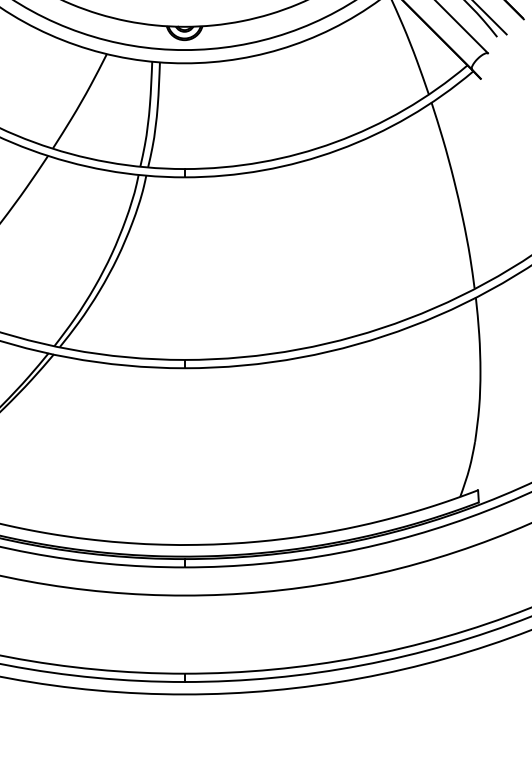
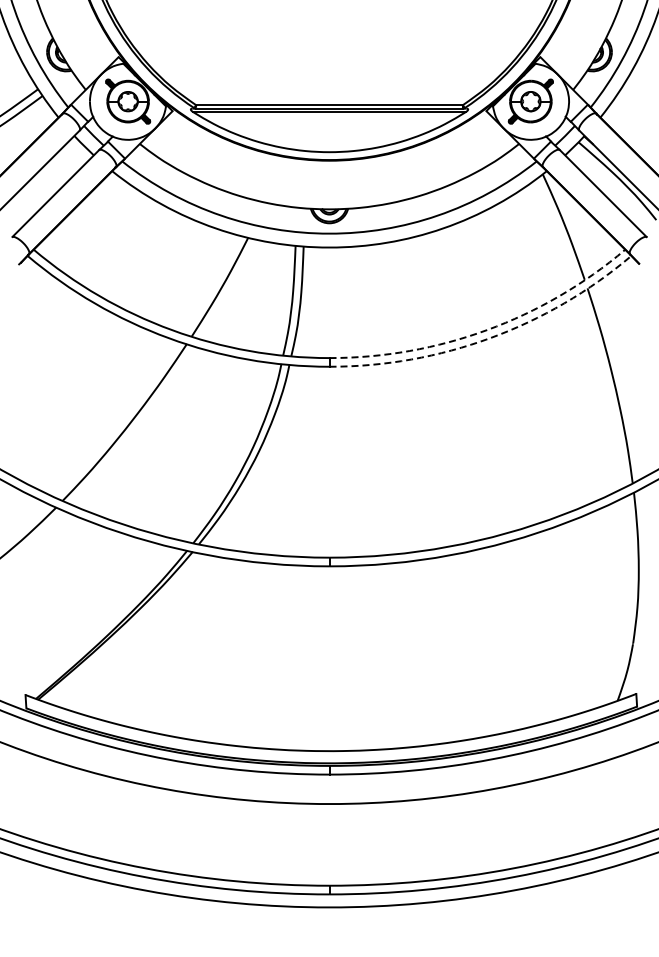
arc: (335, 142) -> (487, 330), solid -> dashed
arc: (338, 150) -> (490, 338), solid -> dashed

